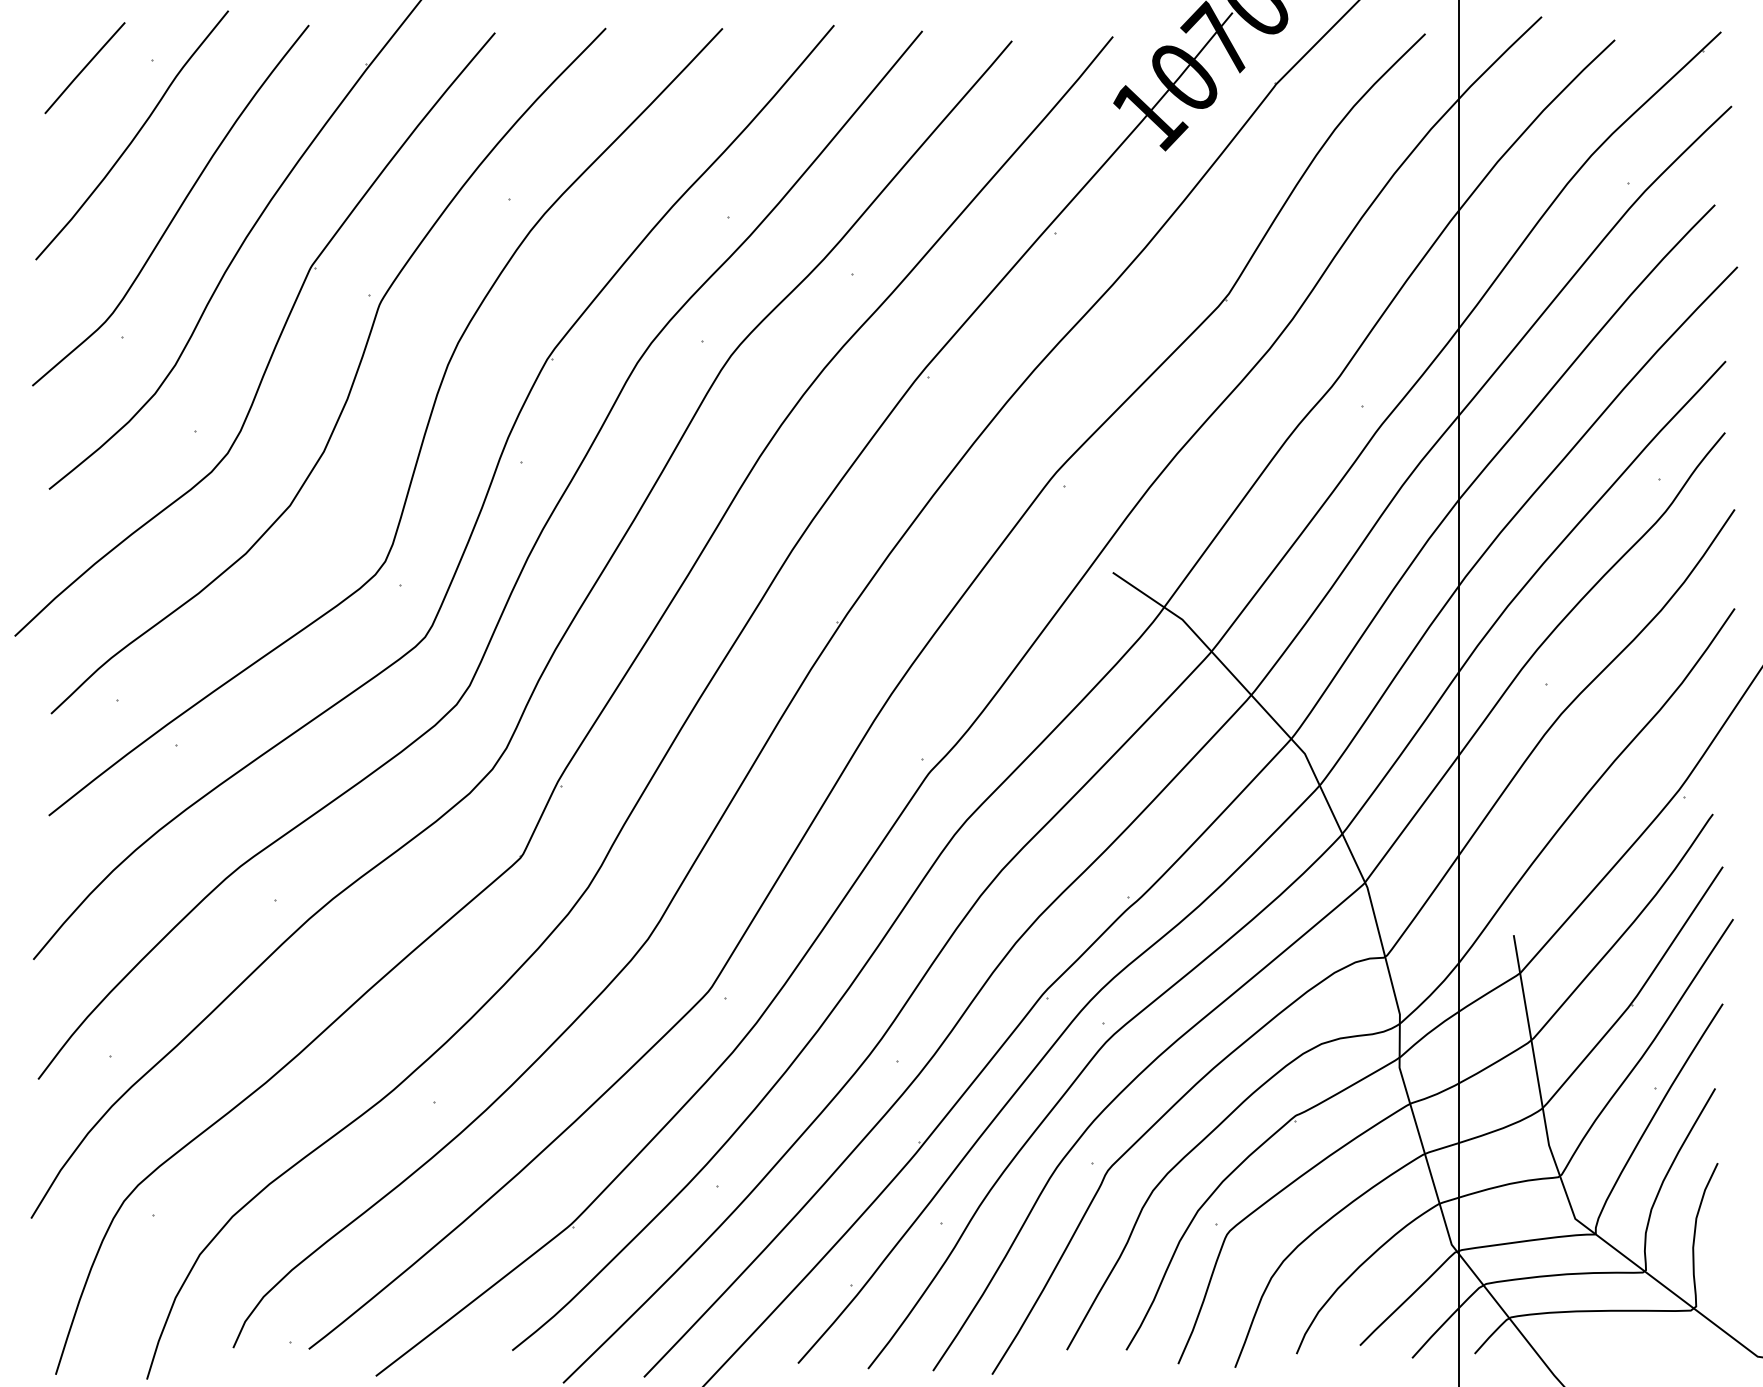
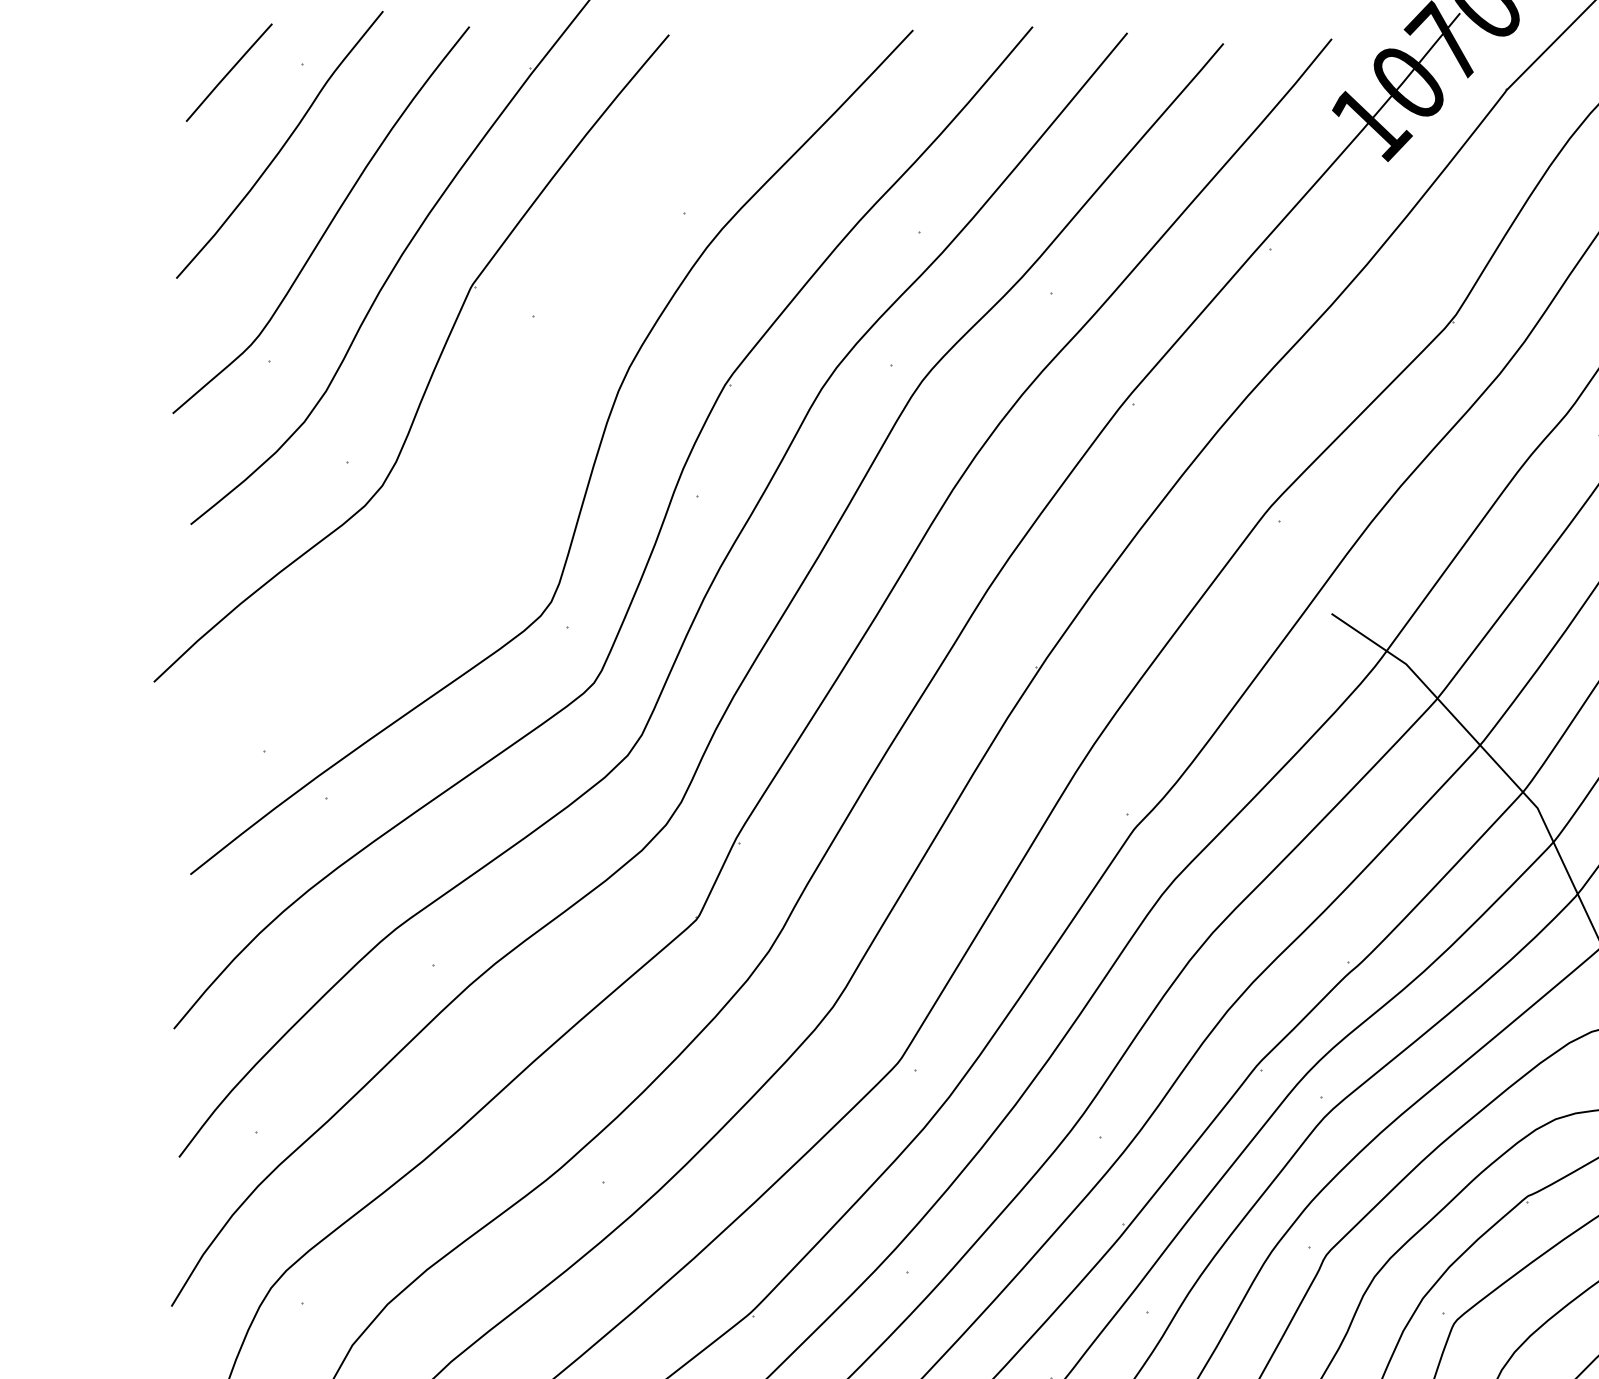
curve: (353, 378) -> (517, 405), removed

